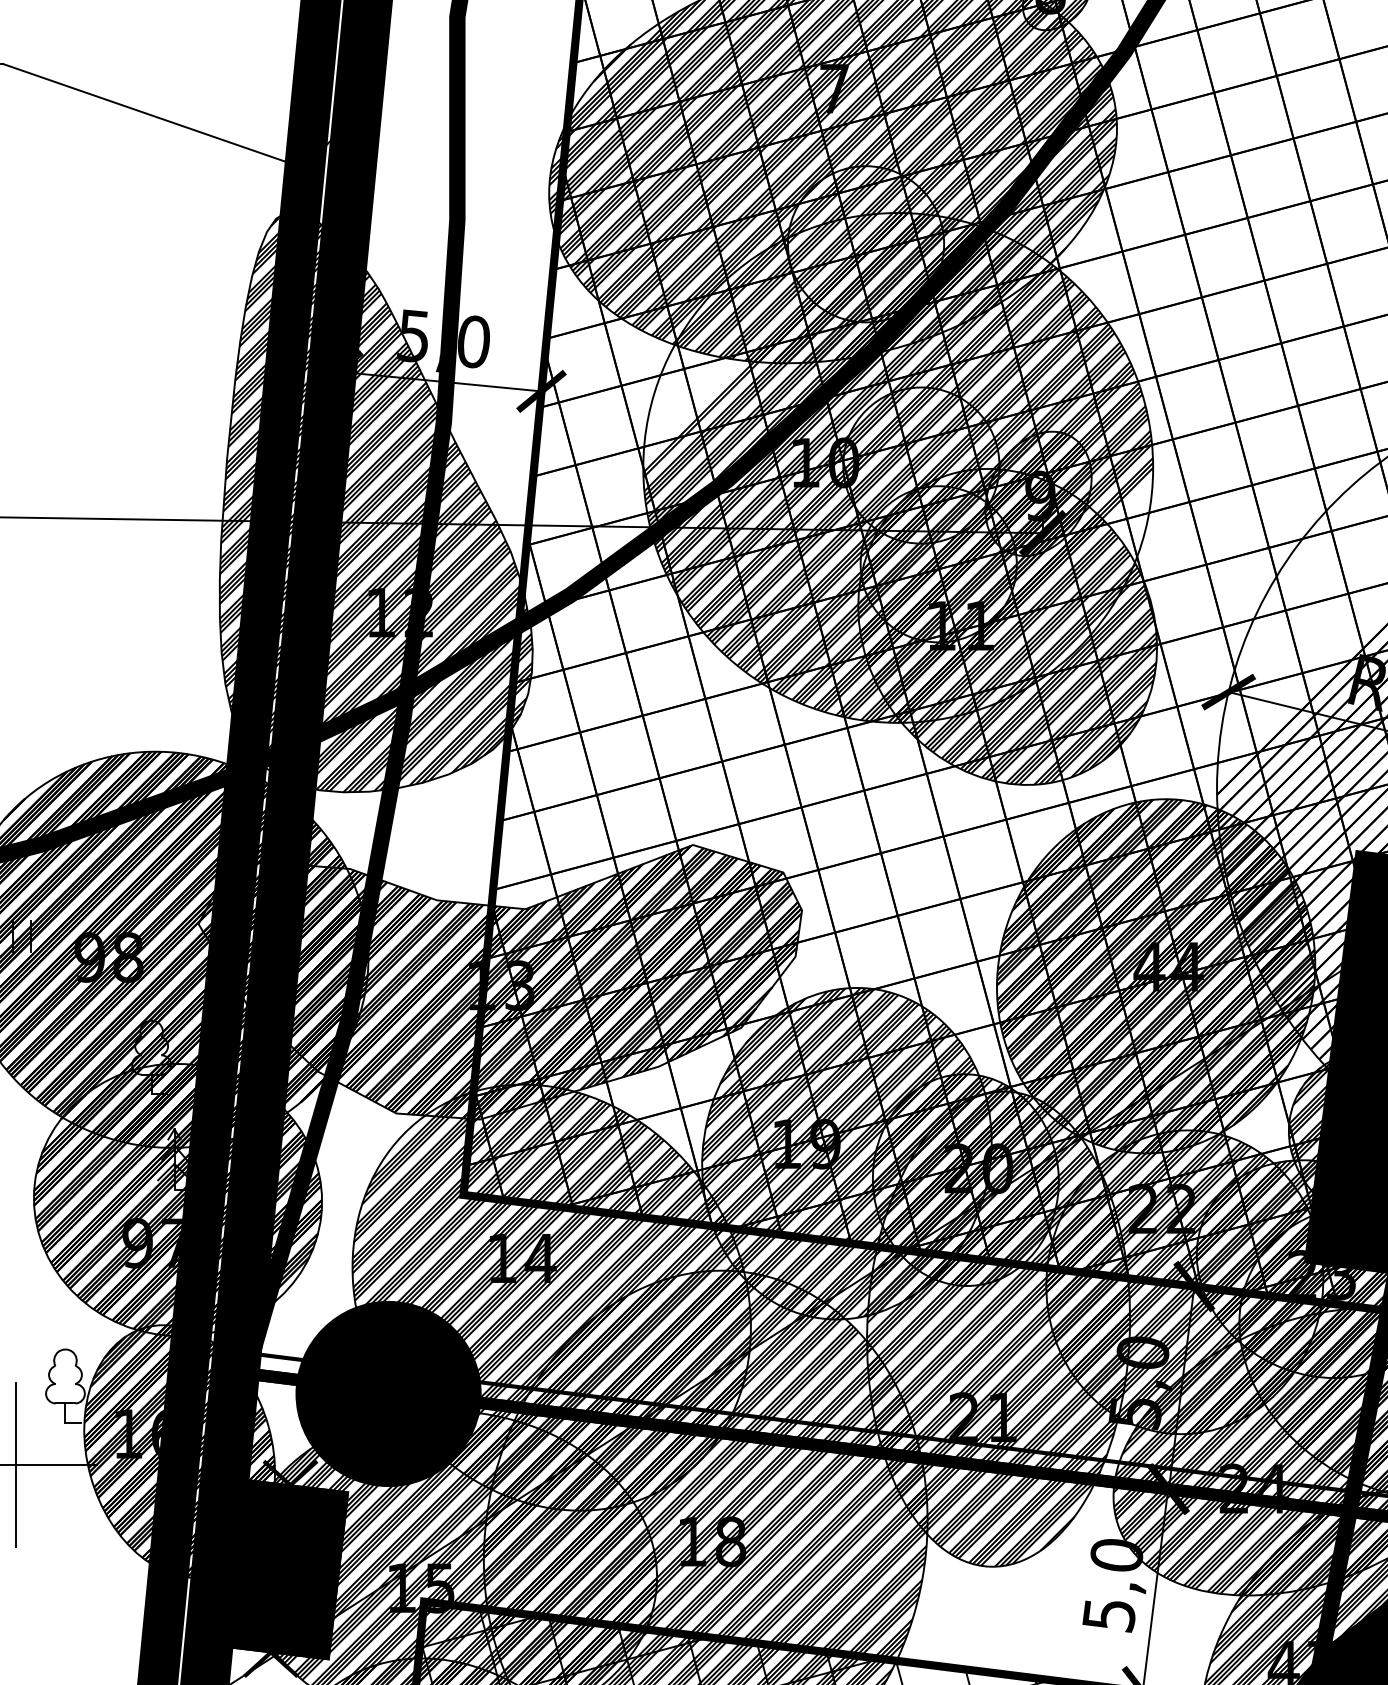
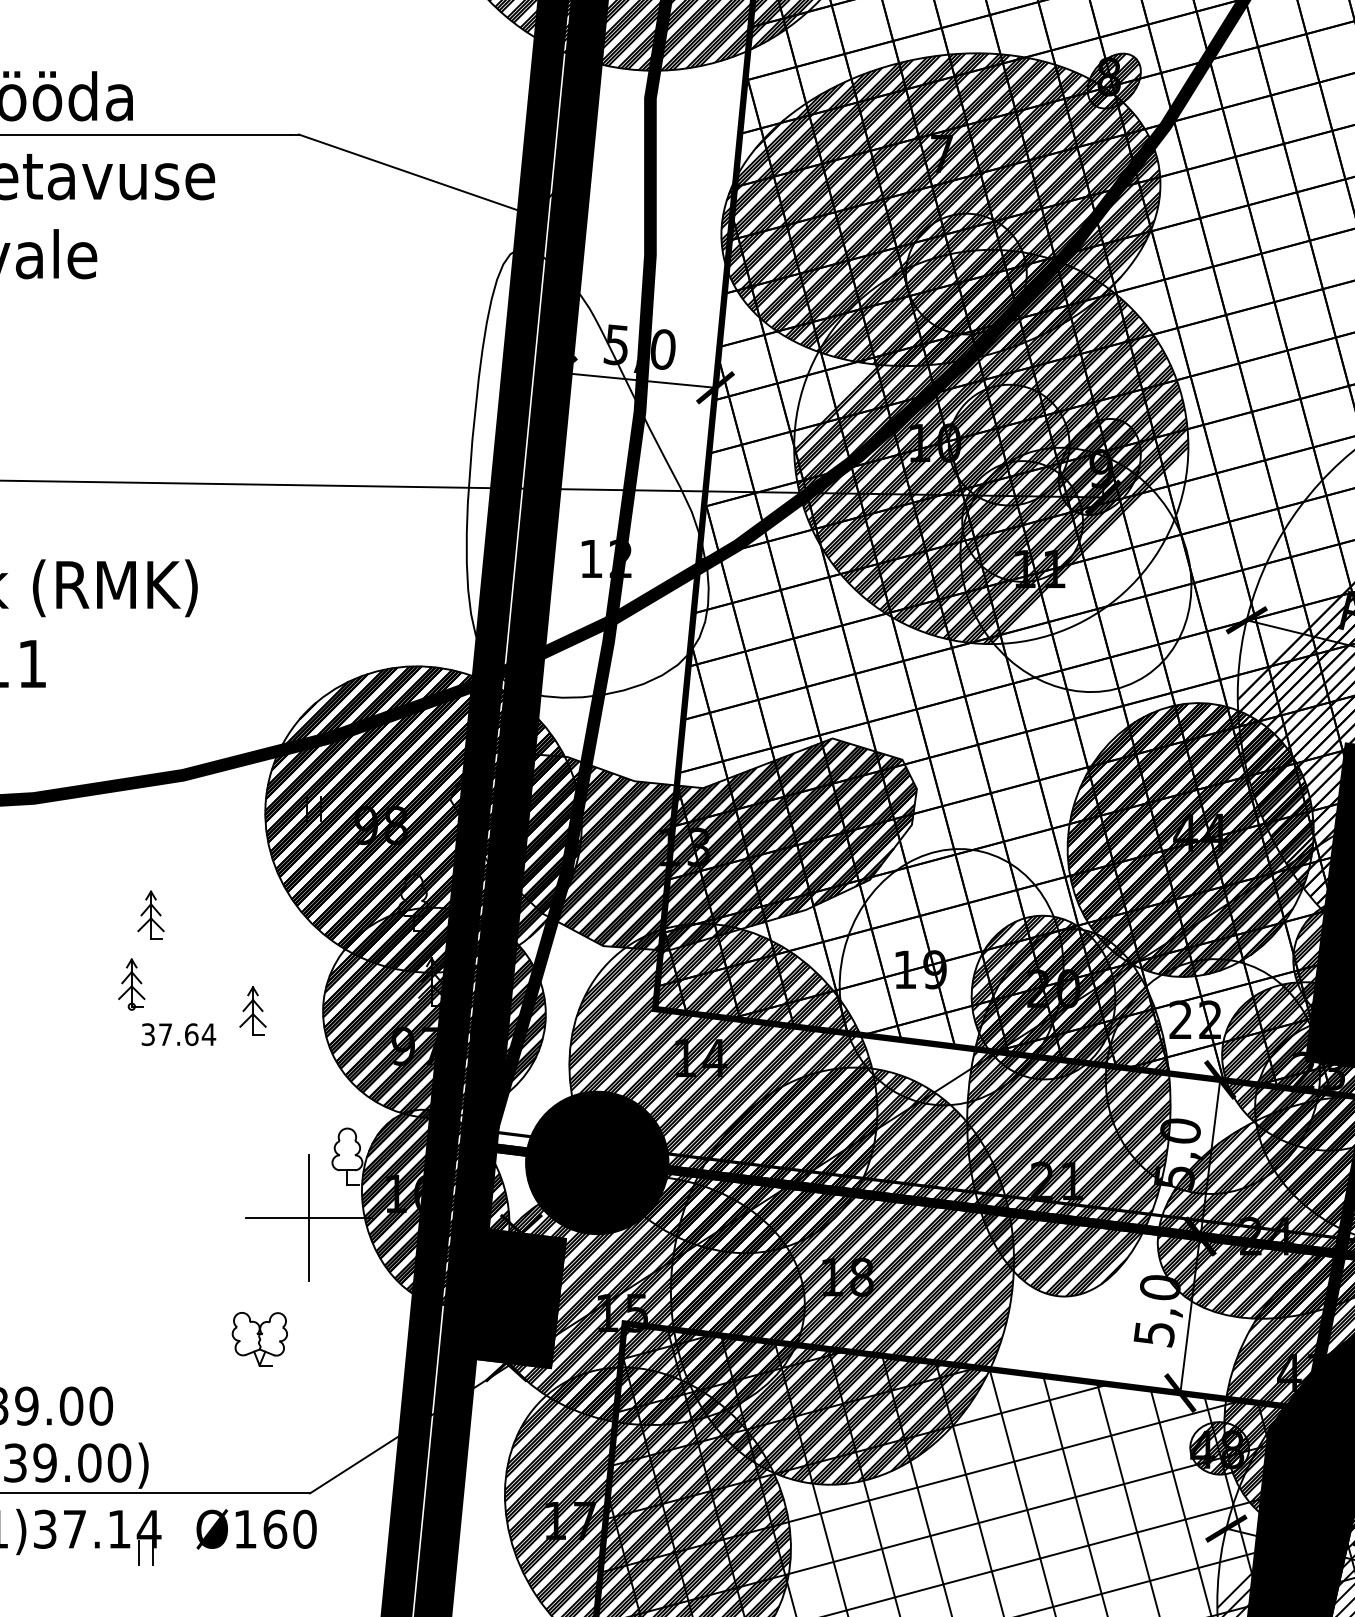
hatch: (375, 502) -> (587, 473), removed
hatch: (1007, 626) -> (1075, 569), removed
hatch: (846, 1154) -> (951, 977), removed
hatch: (1184, 1282) -> (1212, 1076), removed

